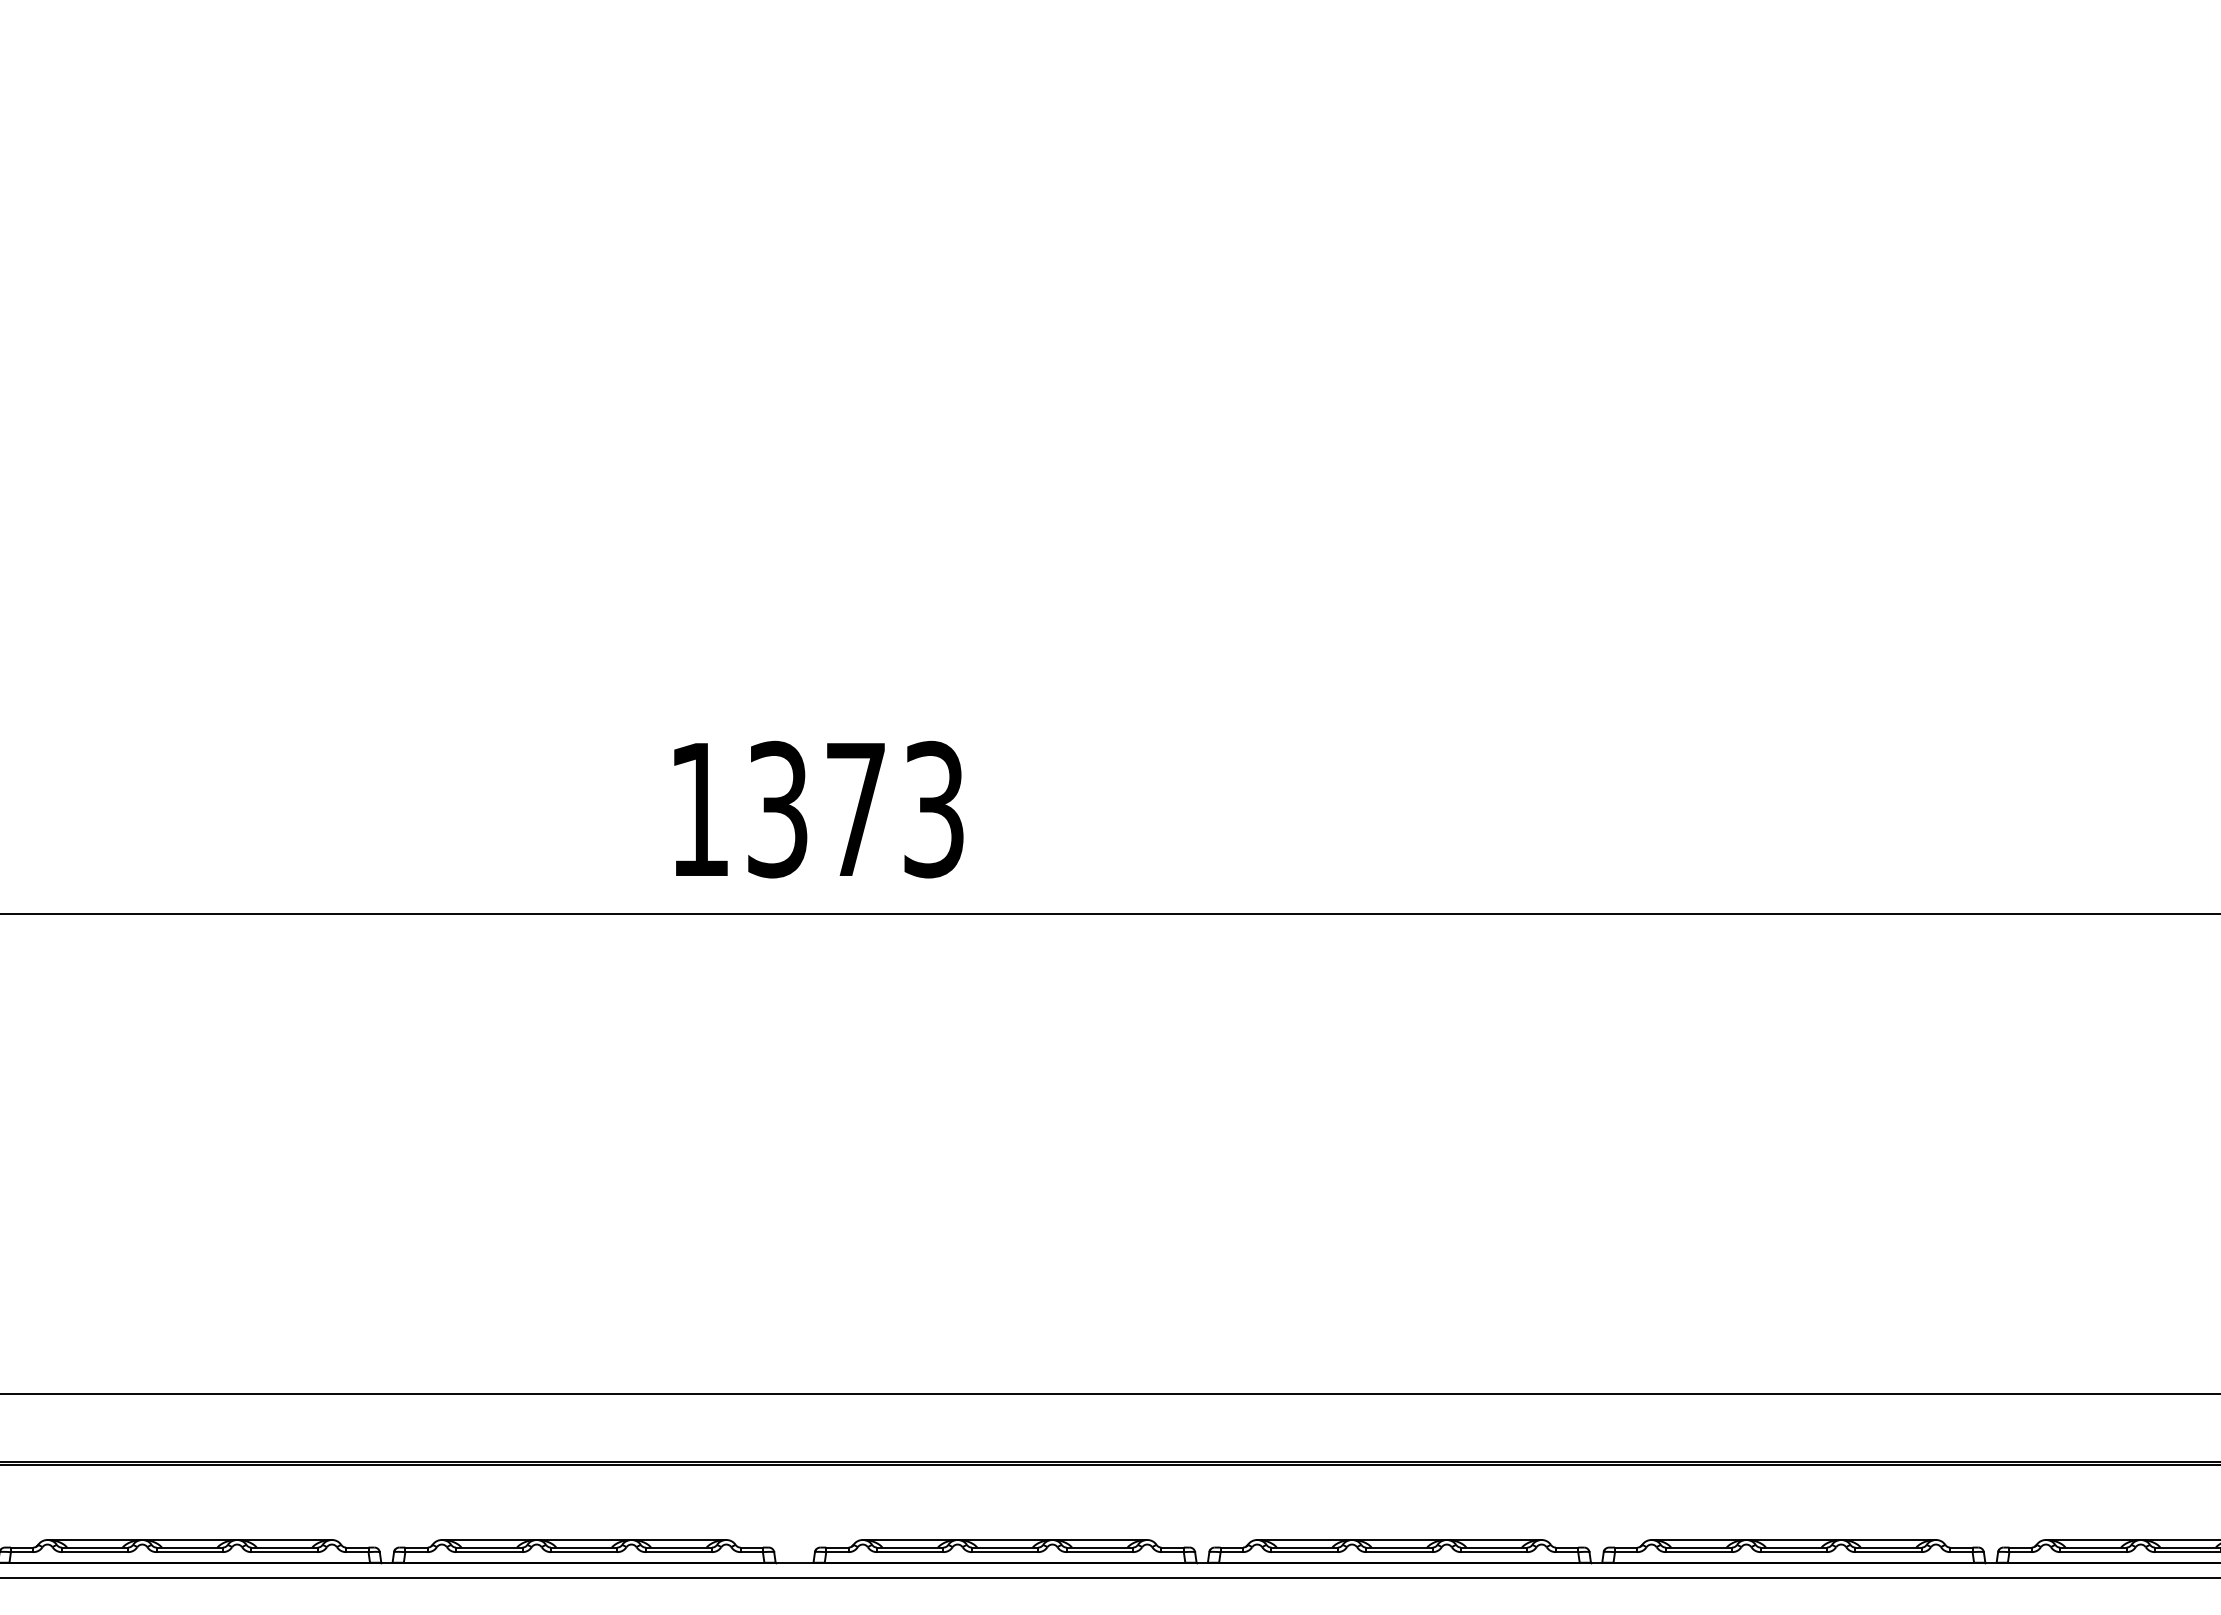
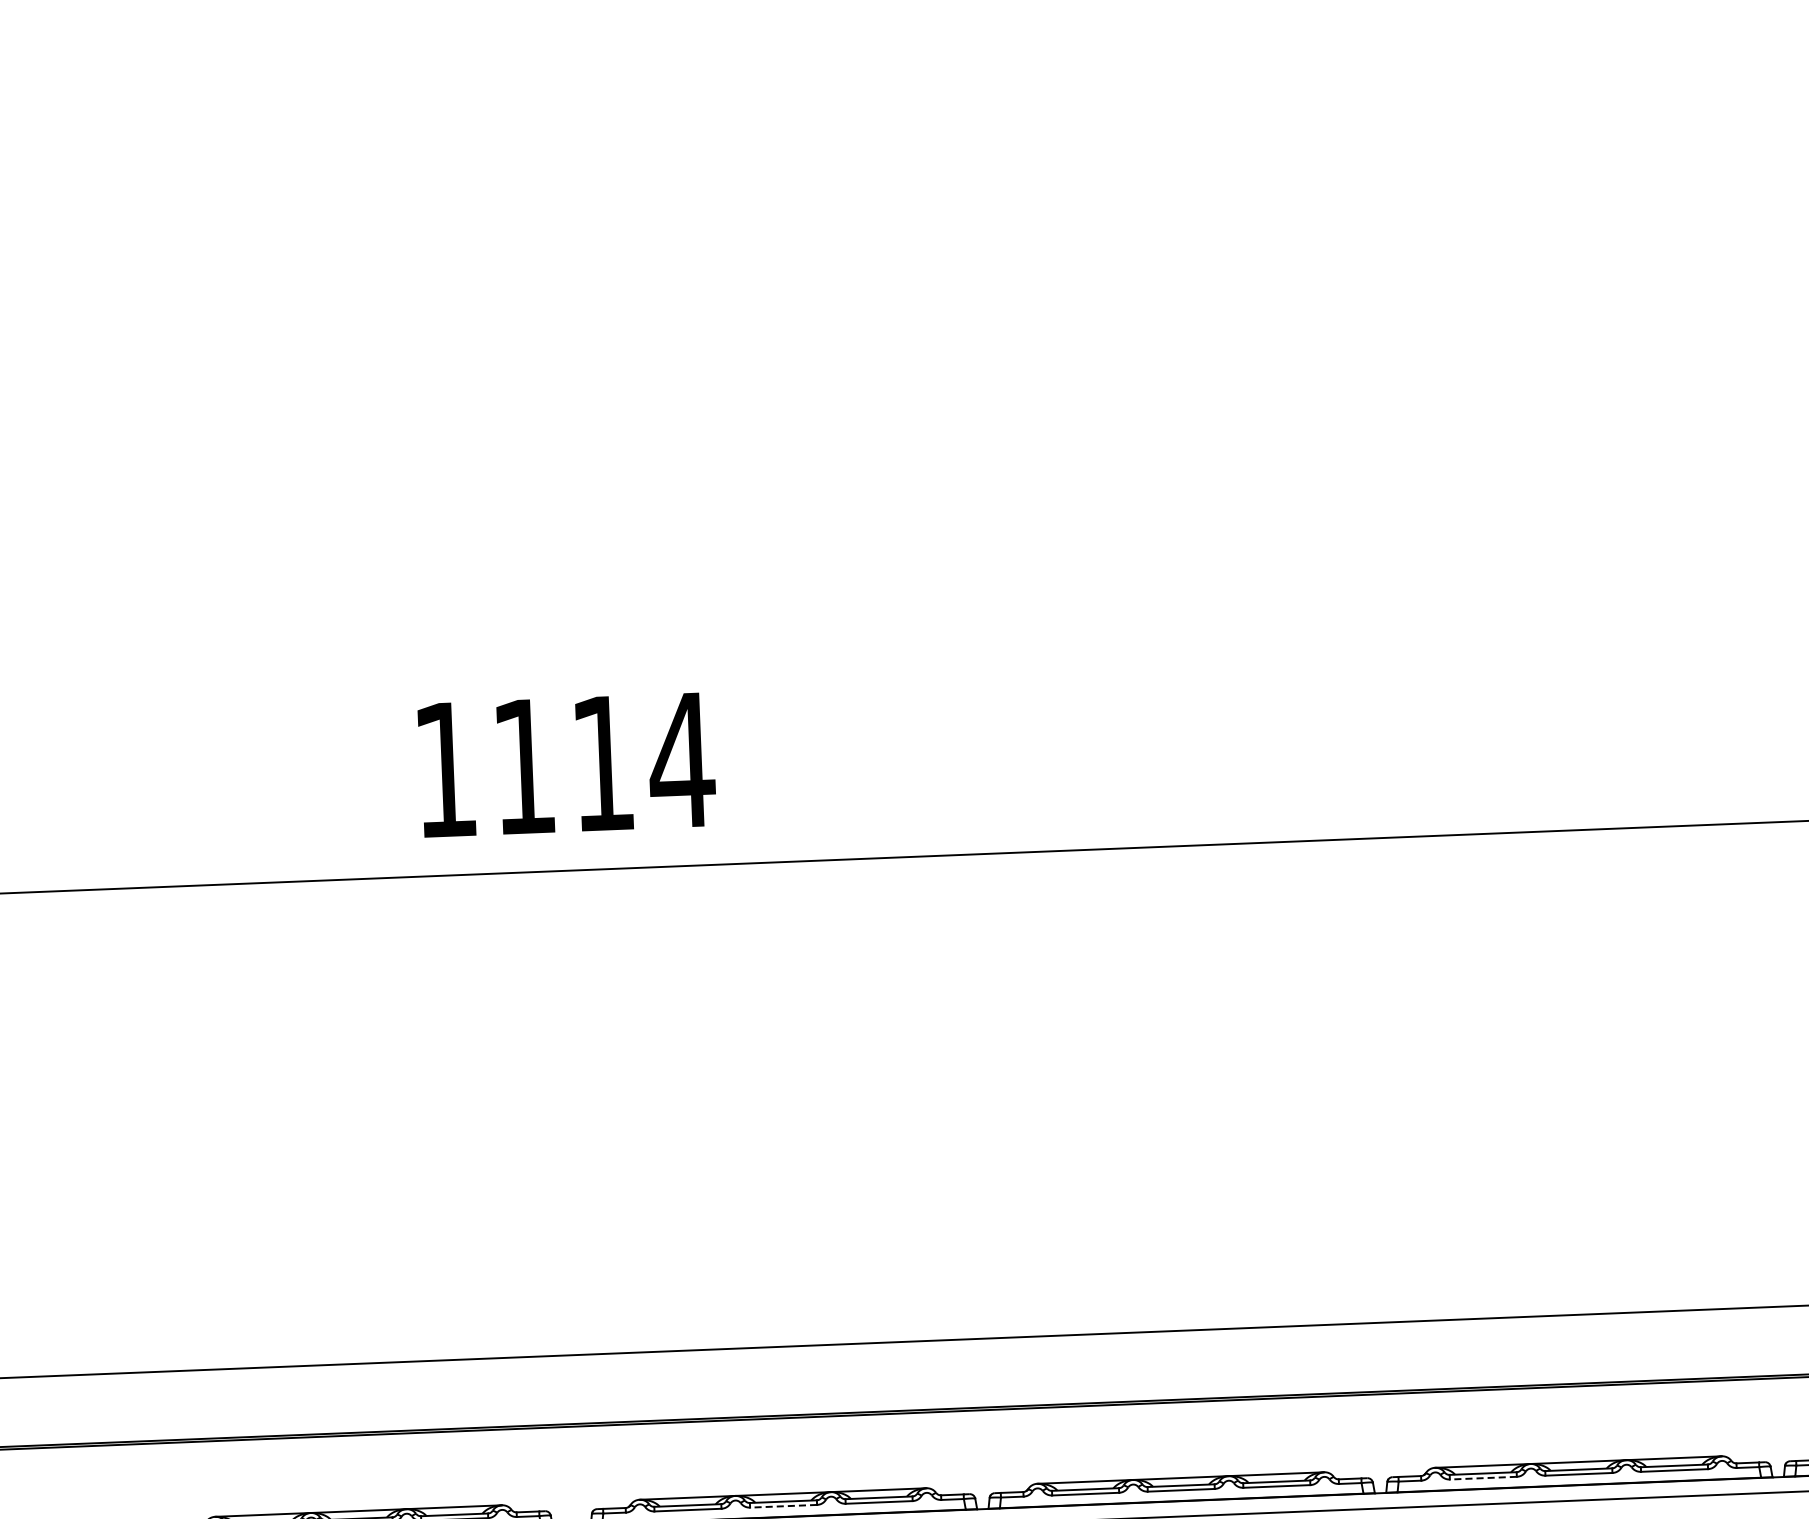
text: (857, 809) -> (604, 763), 1373 -> 1114
line: (1004, 1552) -> (783, 1506), solid -> dashed
line: (1698, 1552) -> (1482, 1478), solid -> dashed

